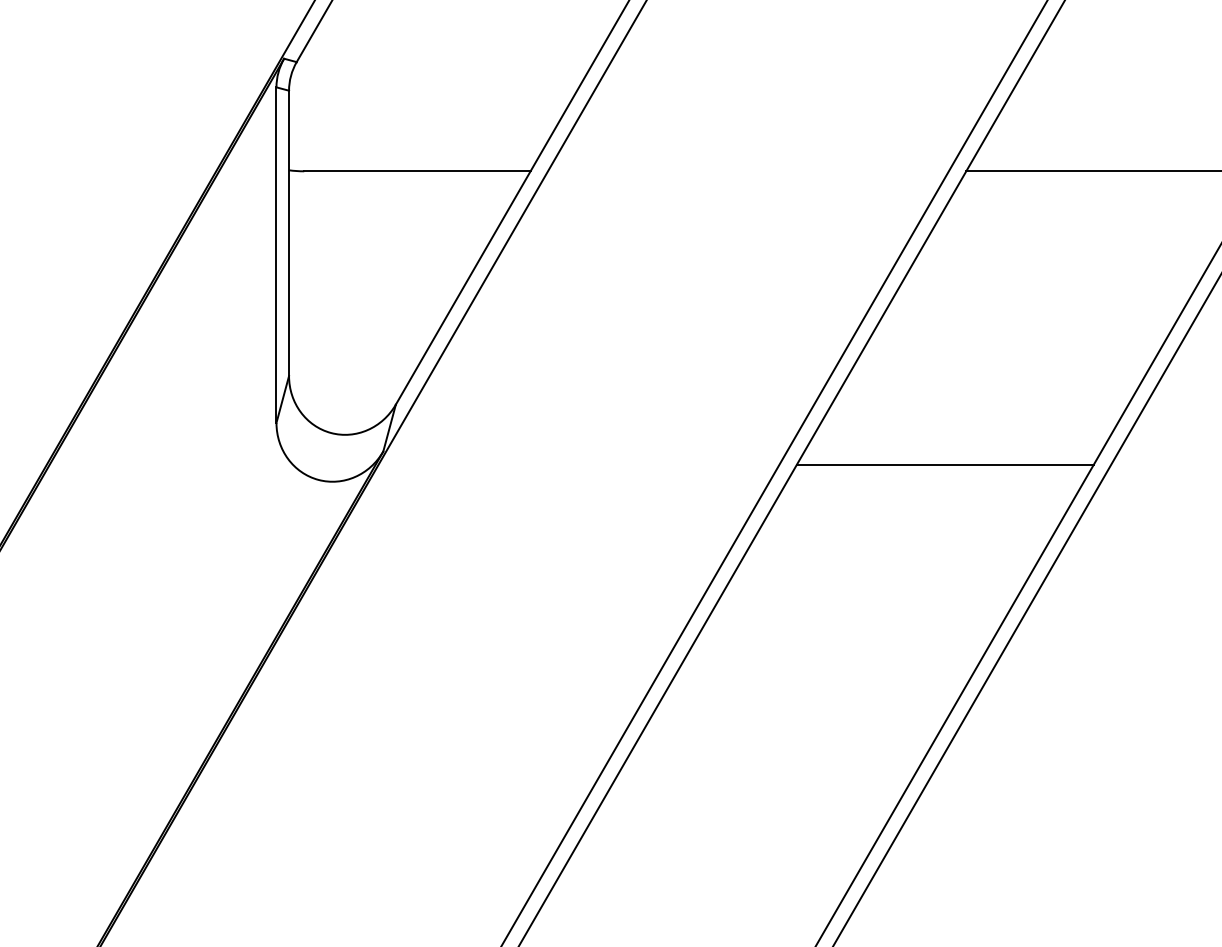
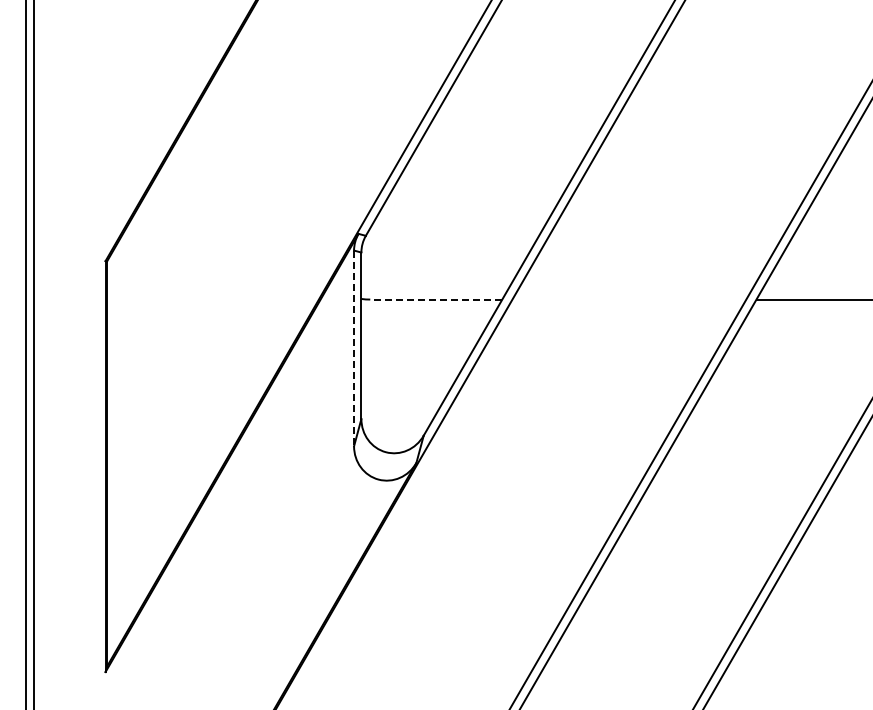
line: (416, 171) -> (435, 299), solid -> dashed
line: (277, 255) -> (354, 348), solid -> dashed
line: (943, 464) -> (743, 470), removed

